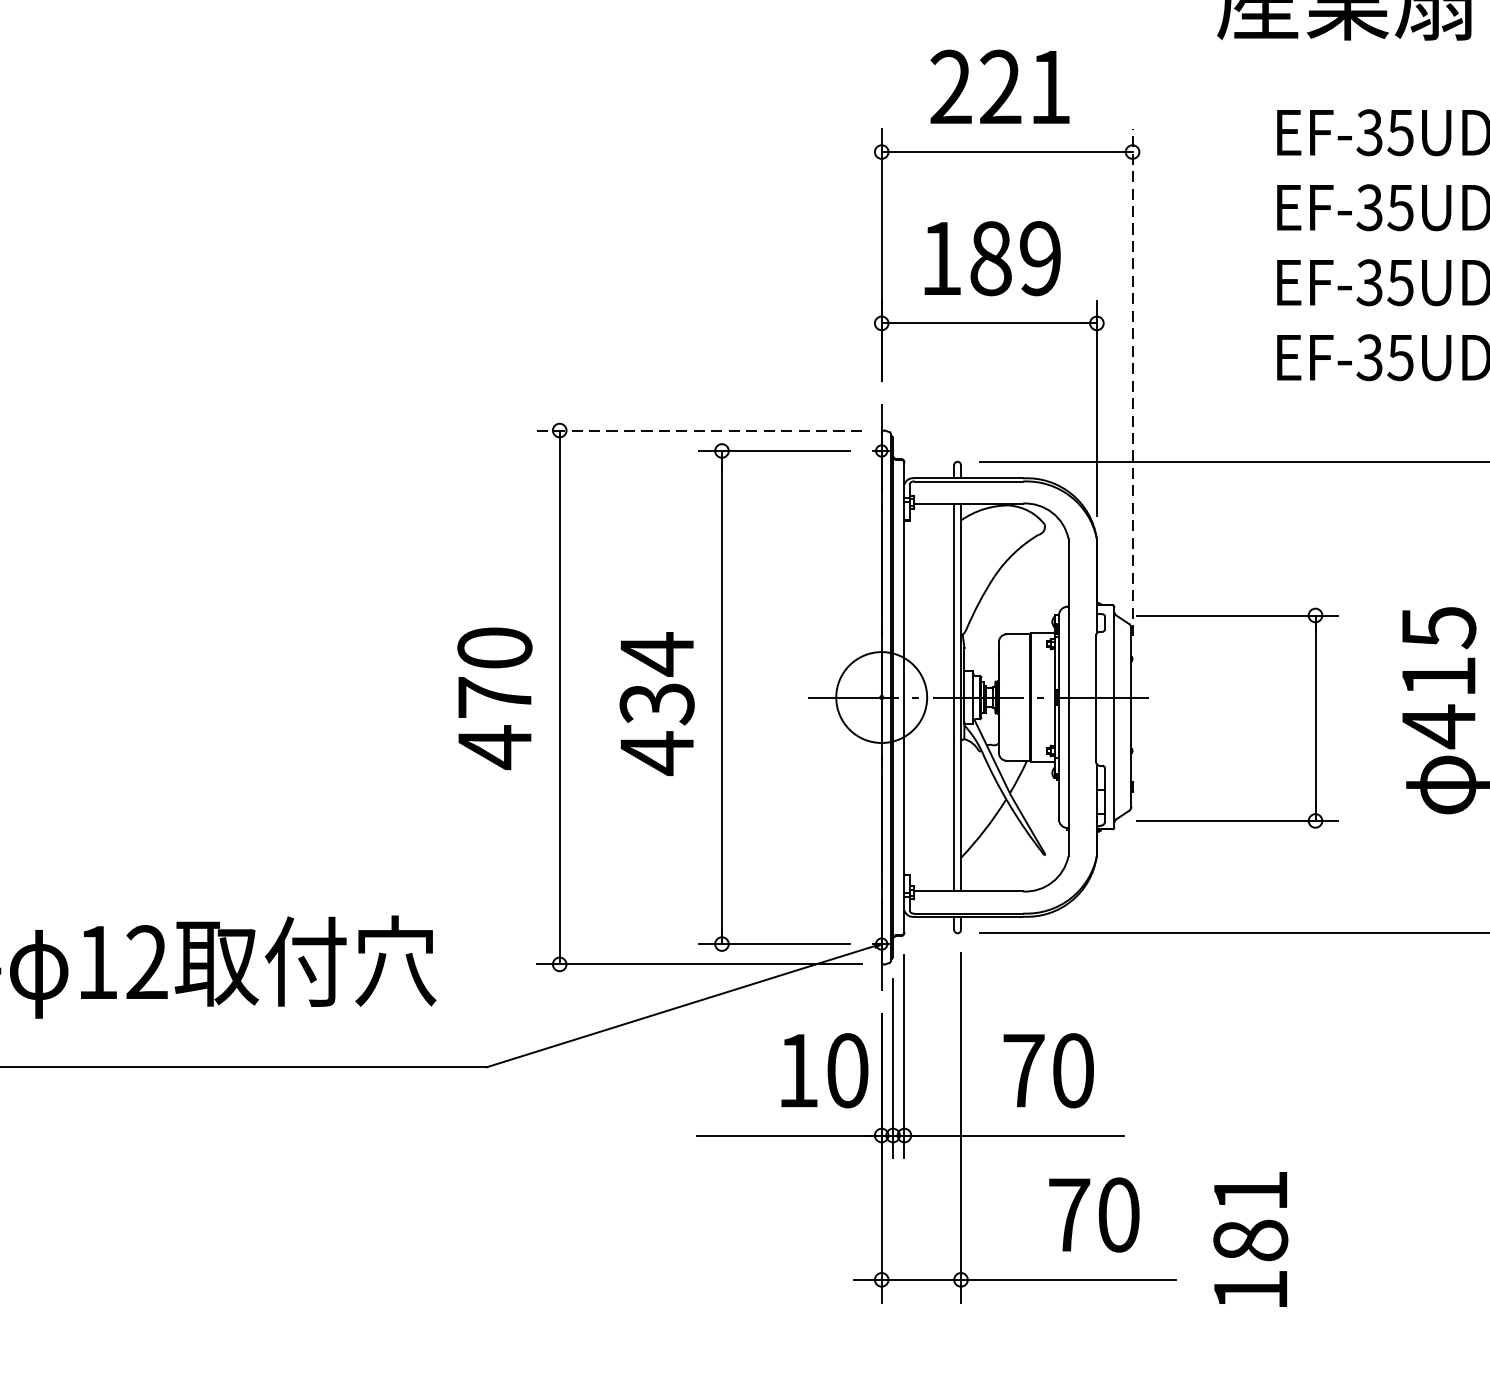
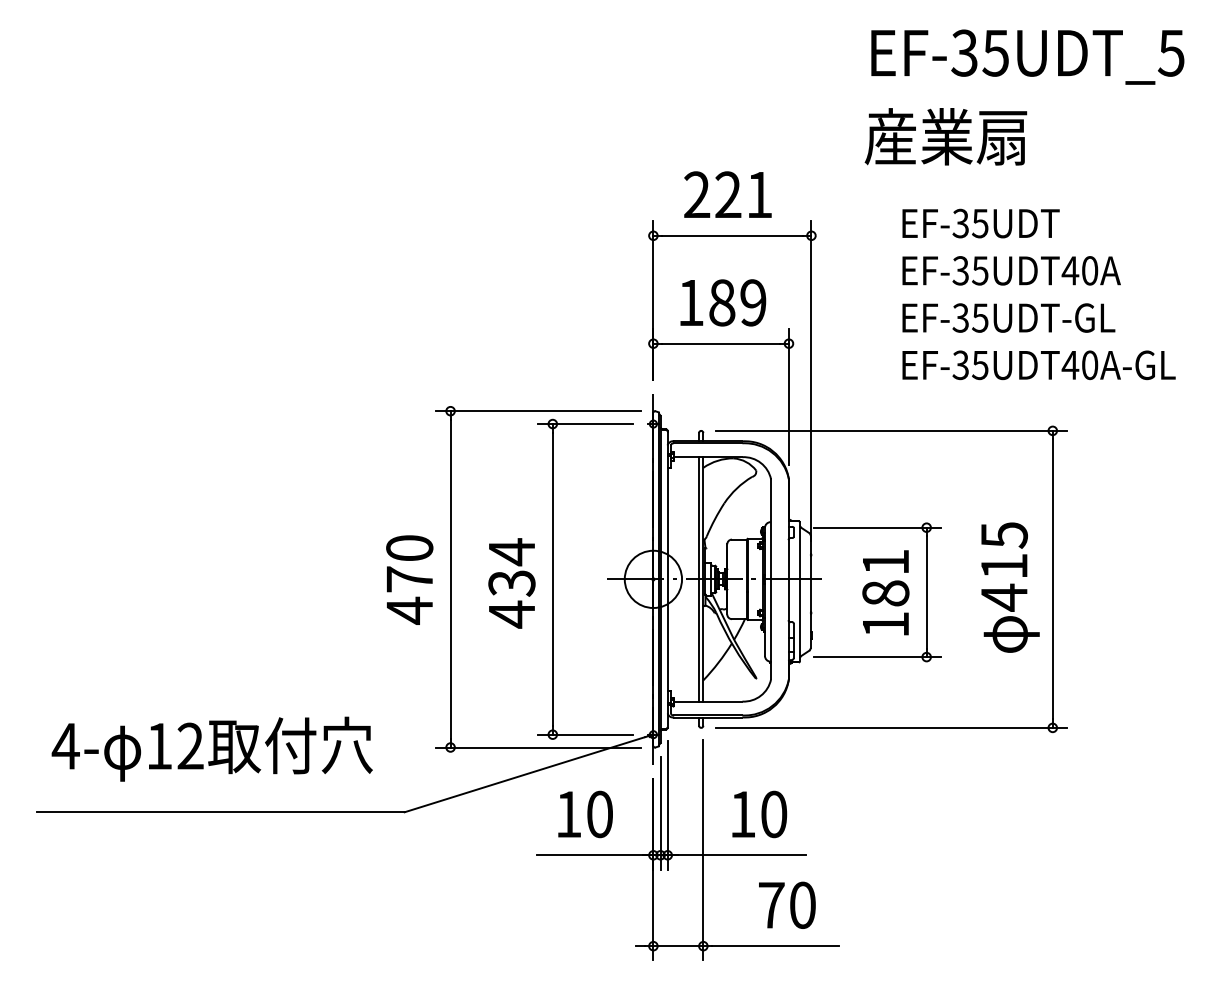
line: (1132, 383) -> (811, 381), dashed -> solid
line: (699, 431) -> (538, 411), dashed -> solid
text: (824, 1070) -> (585, 814), moved
text: (1023, 1070) -> (742, 814), 70 -> 10
text: (1250, 1239) -> (885, 592), moved

